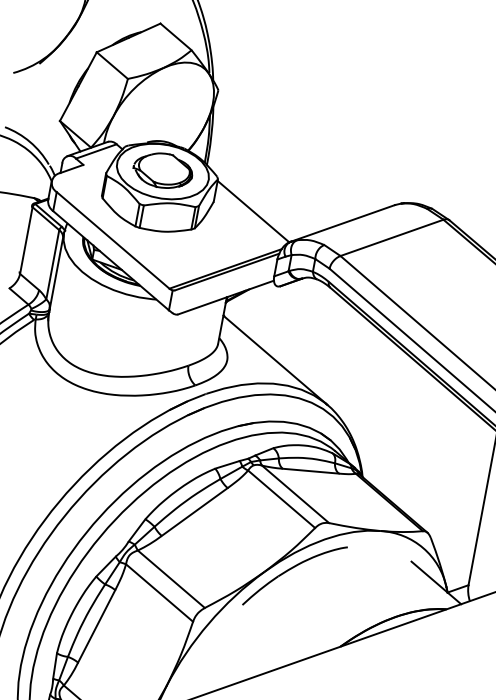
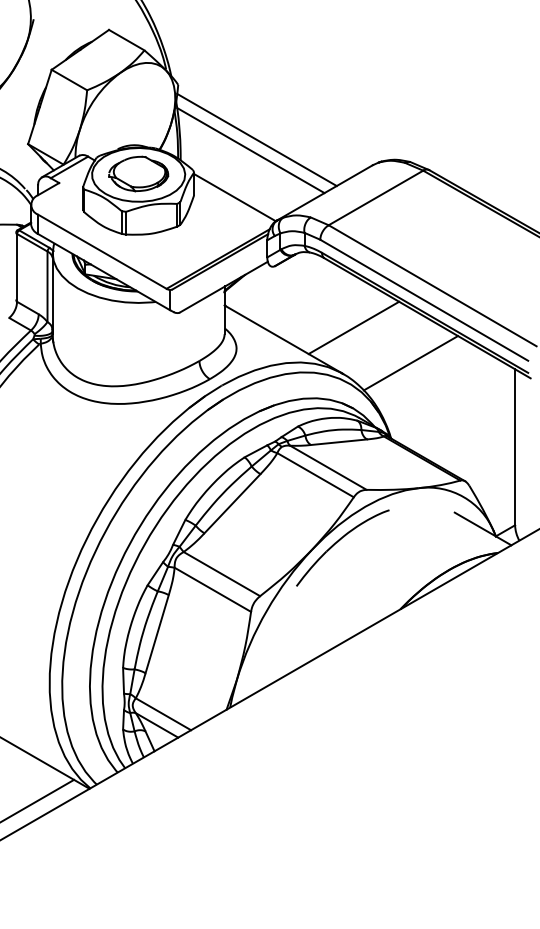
line: (285, 158) -> (256, 139), added
line: (277, 168) -> (250, 150), added
line: (346, 361) -> (353, 327), added
line: (395, 406) -> (410, 363), added

